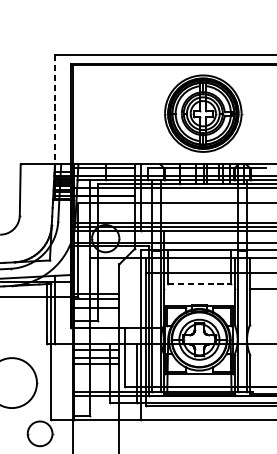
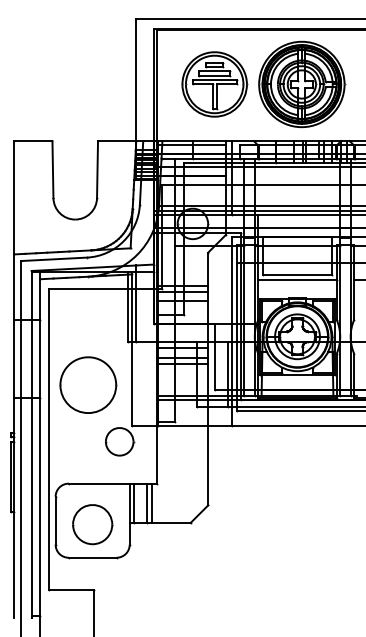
line: (55, 110) -> (136, 80), dashed -> solid
part: (125, 113) -> (214, 84), added
line: (199, 283) -> (297, 274), dashed -> solid
line: (199, 289) -> (297, 280), added

